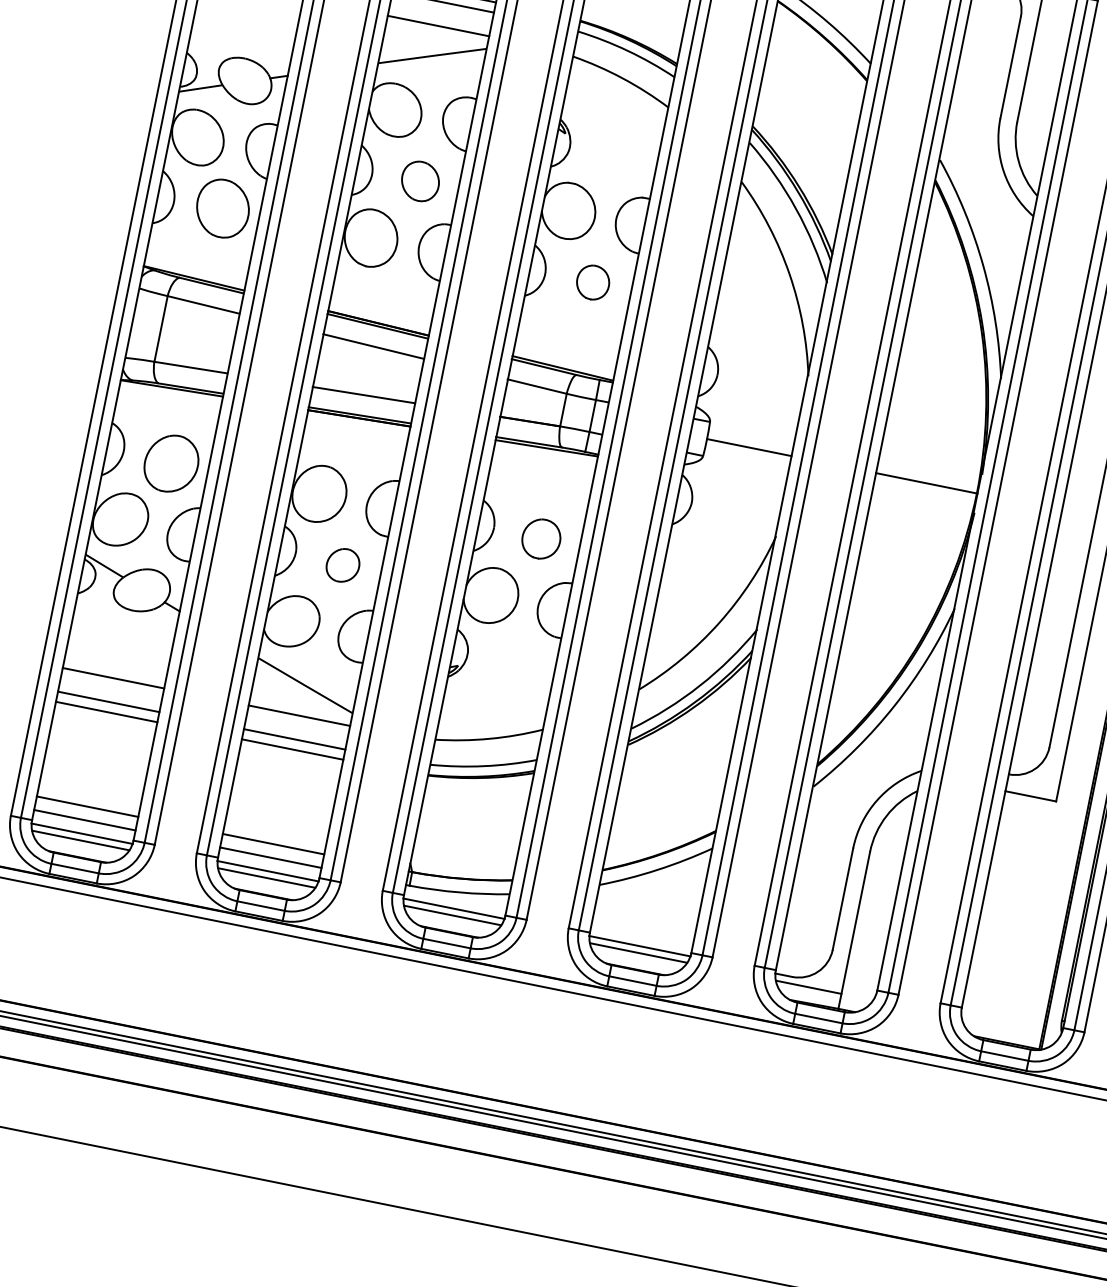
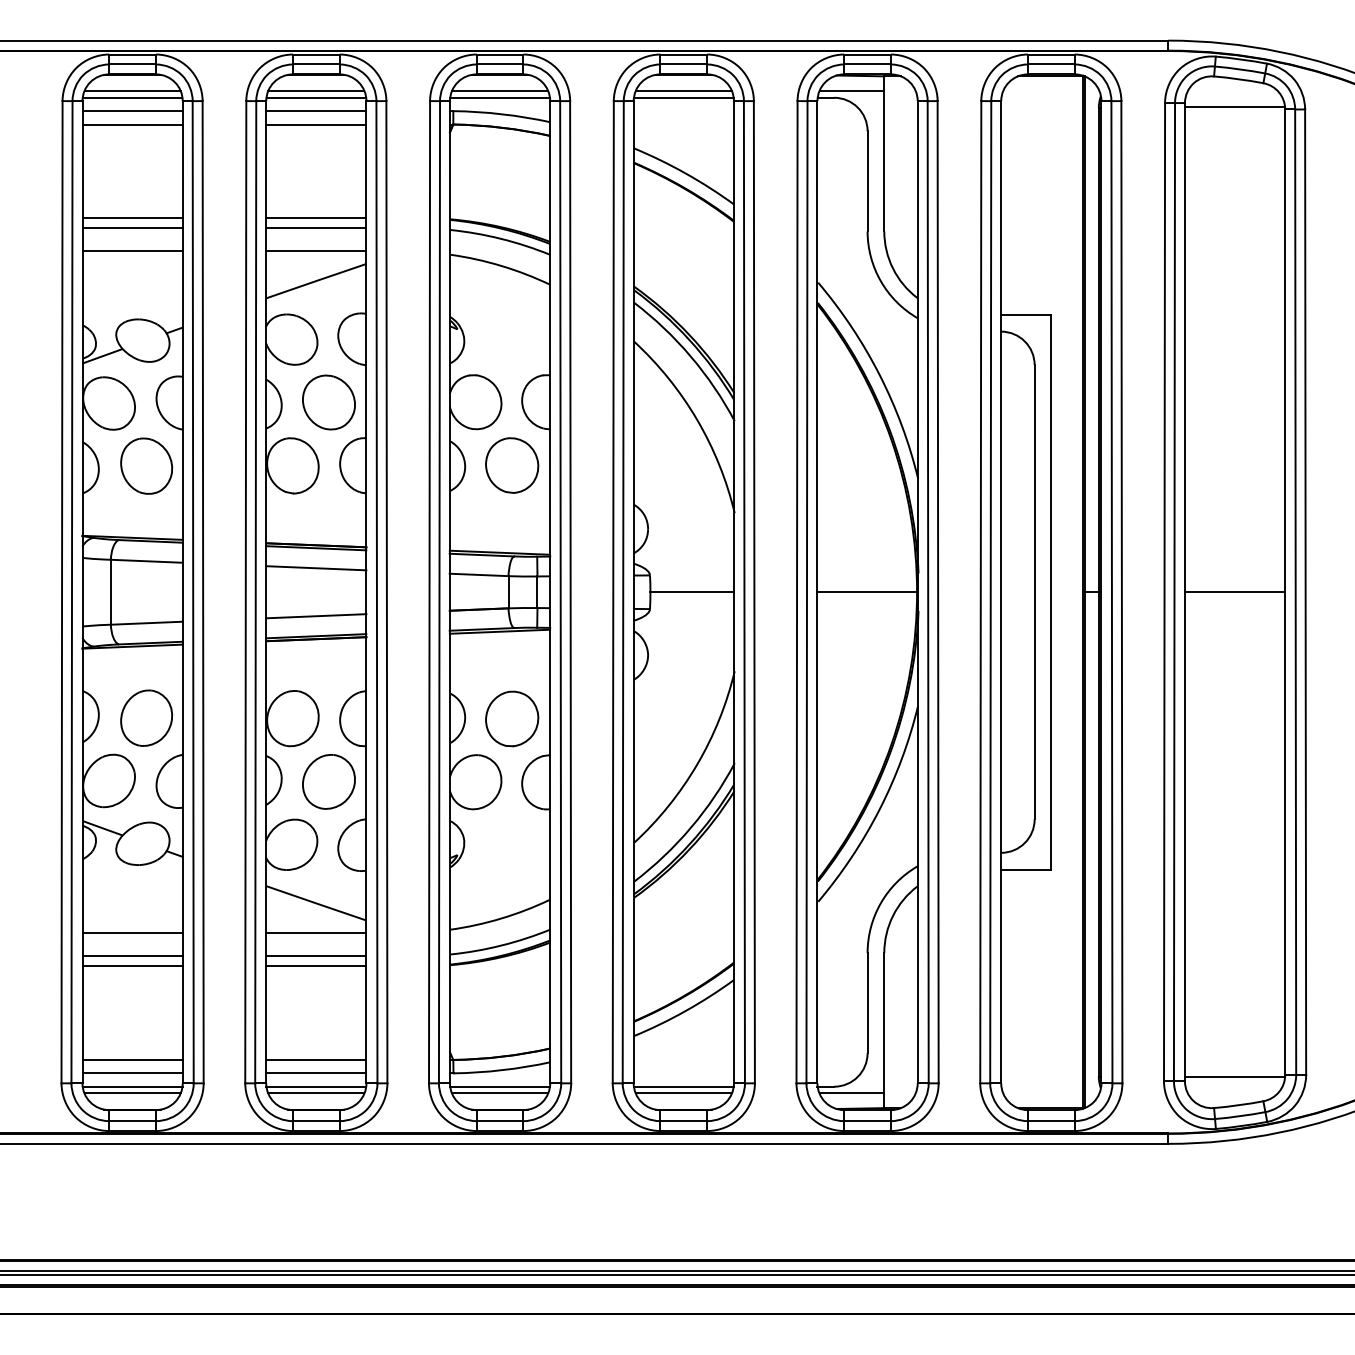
part: (419, 181) -> (328, 402), size x1.43
part: (593, 282) -> (512, 465), size x1.67
part: (541, 538) -> (512, 718), size x1.43
part: (342, 564) -> (328, 781), size x1.67

